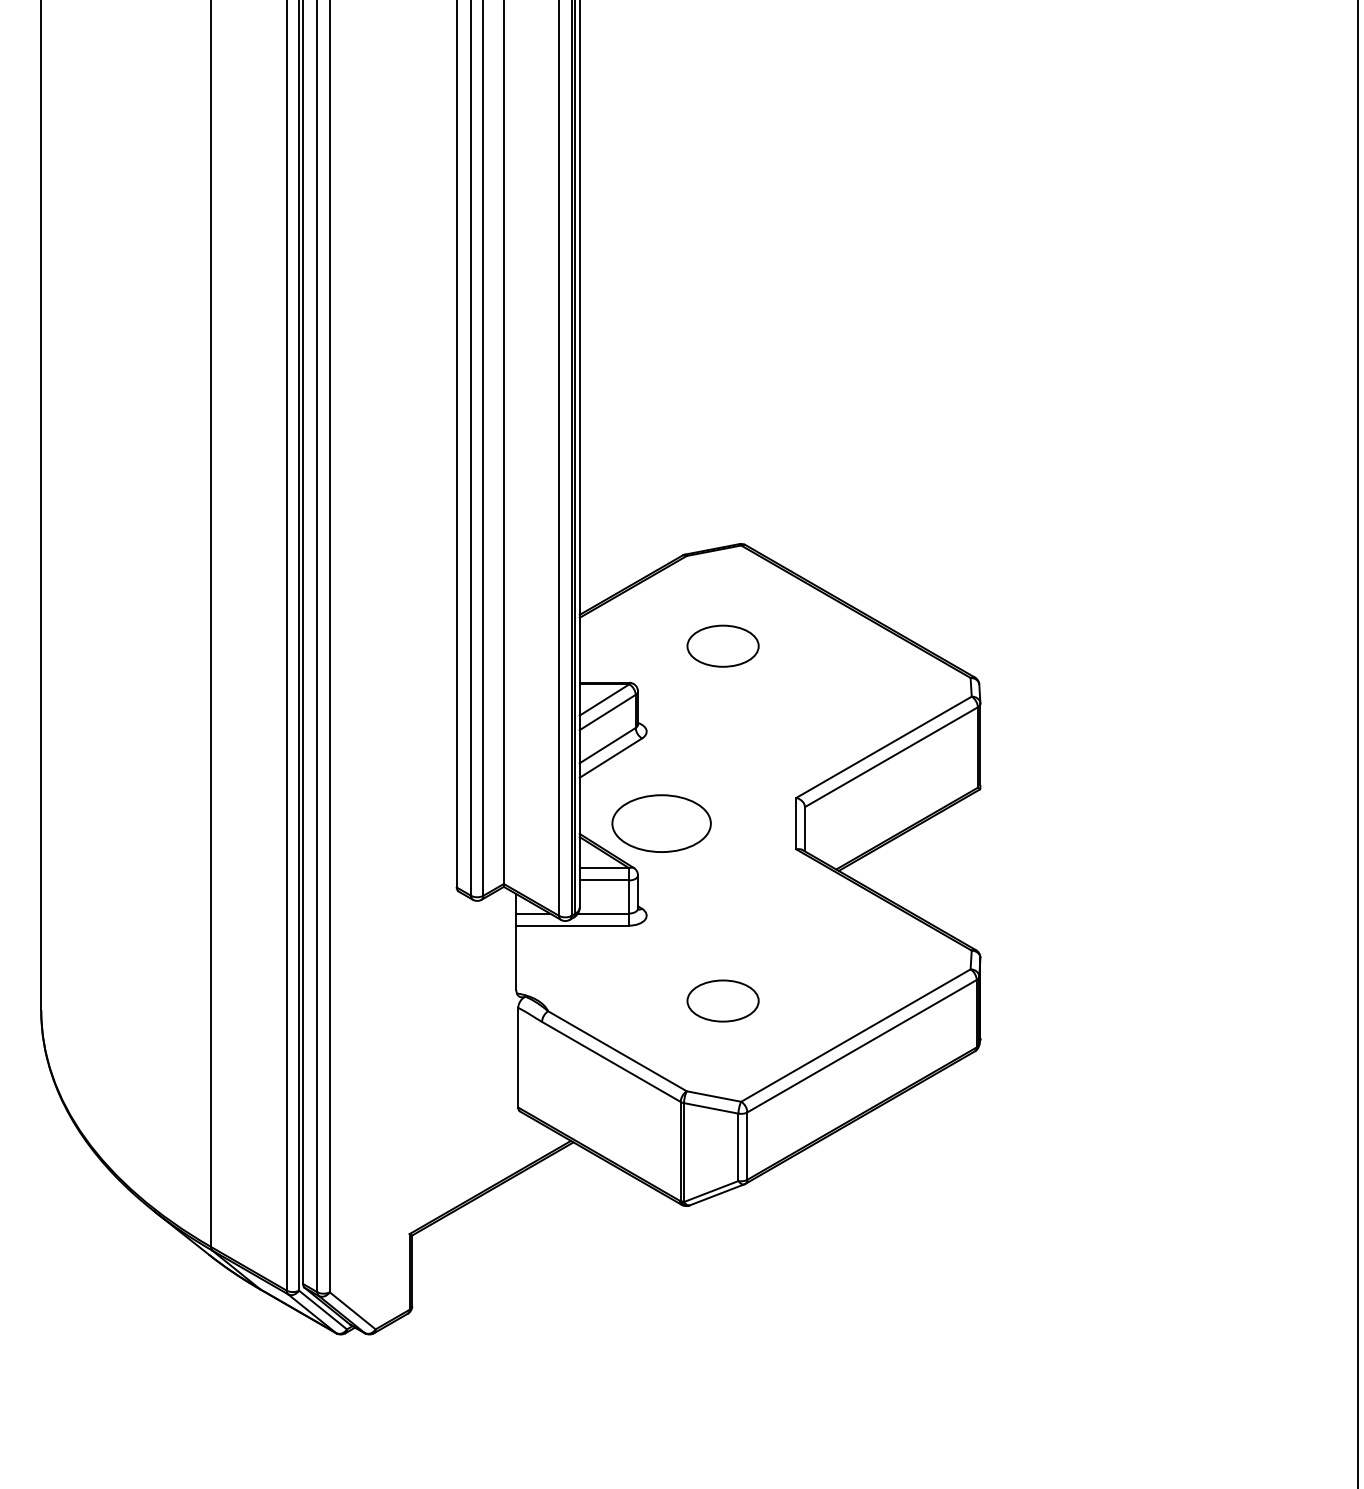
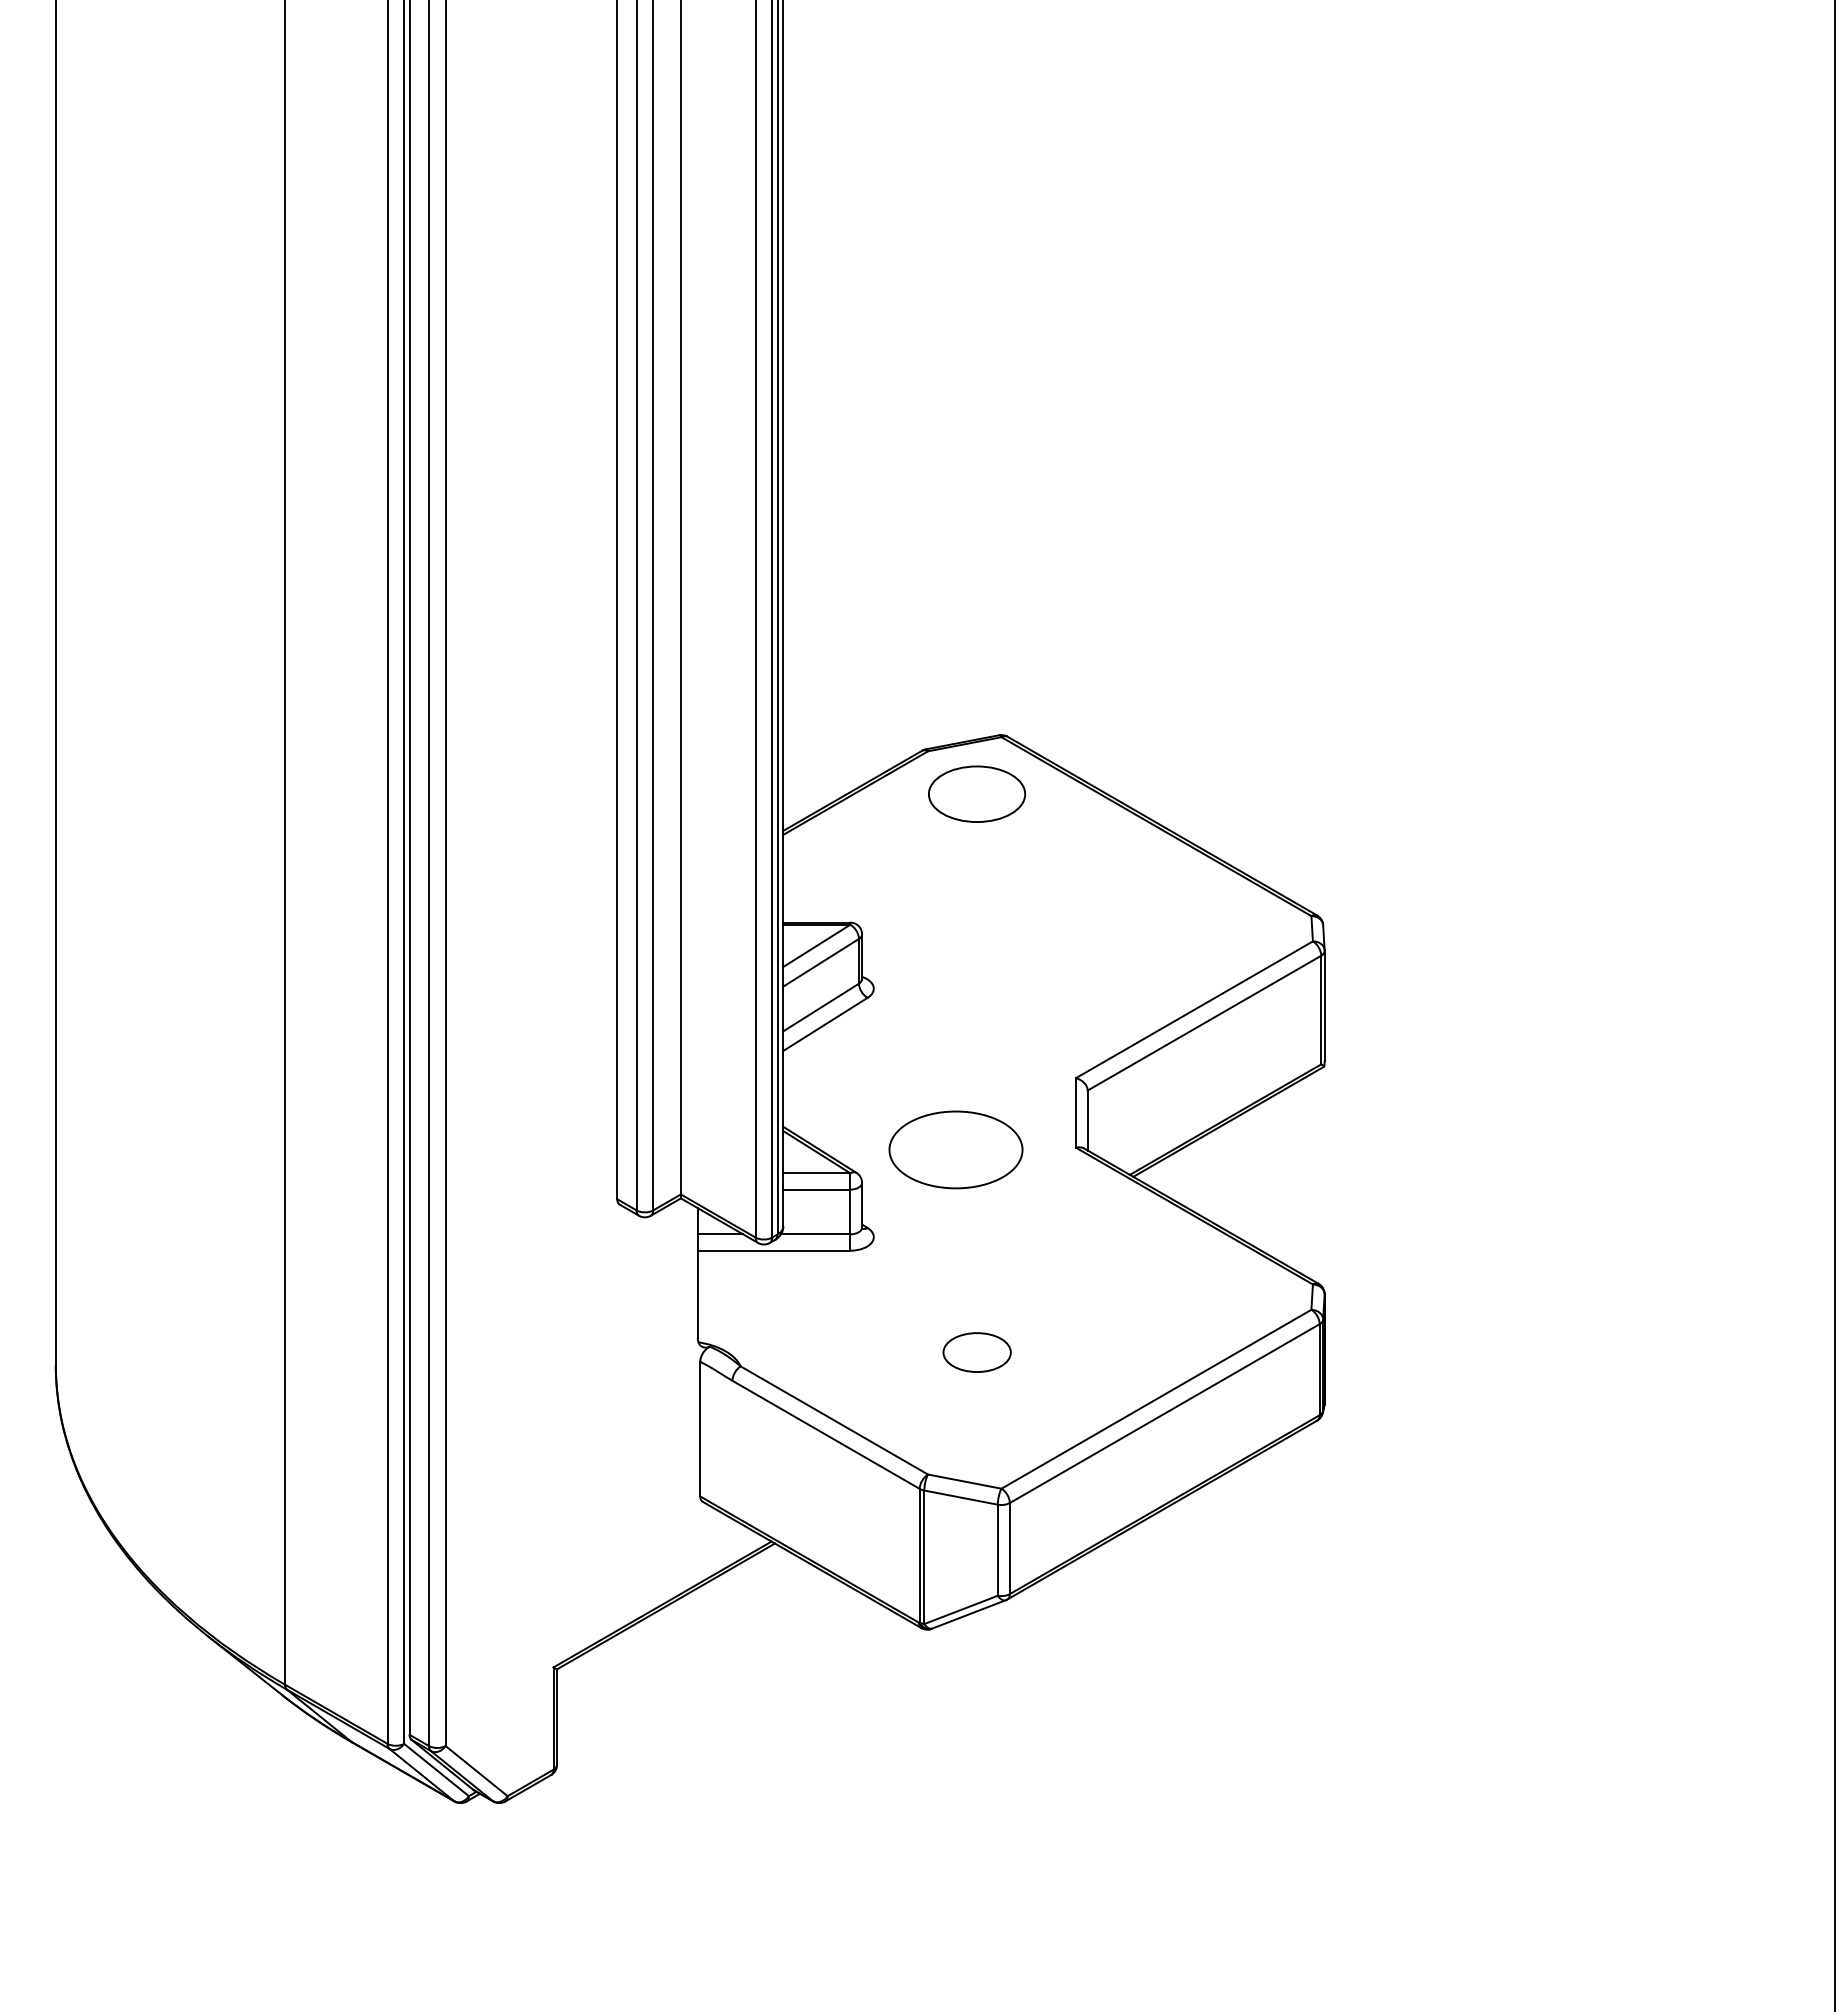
part: (723, 645) -> (977, 793), moved
part: (661, 823) -> (955, 1149), moved
part: (723, 1000) -> (977, 1352), size x0.7

